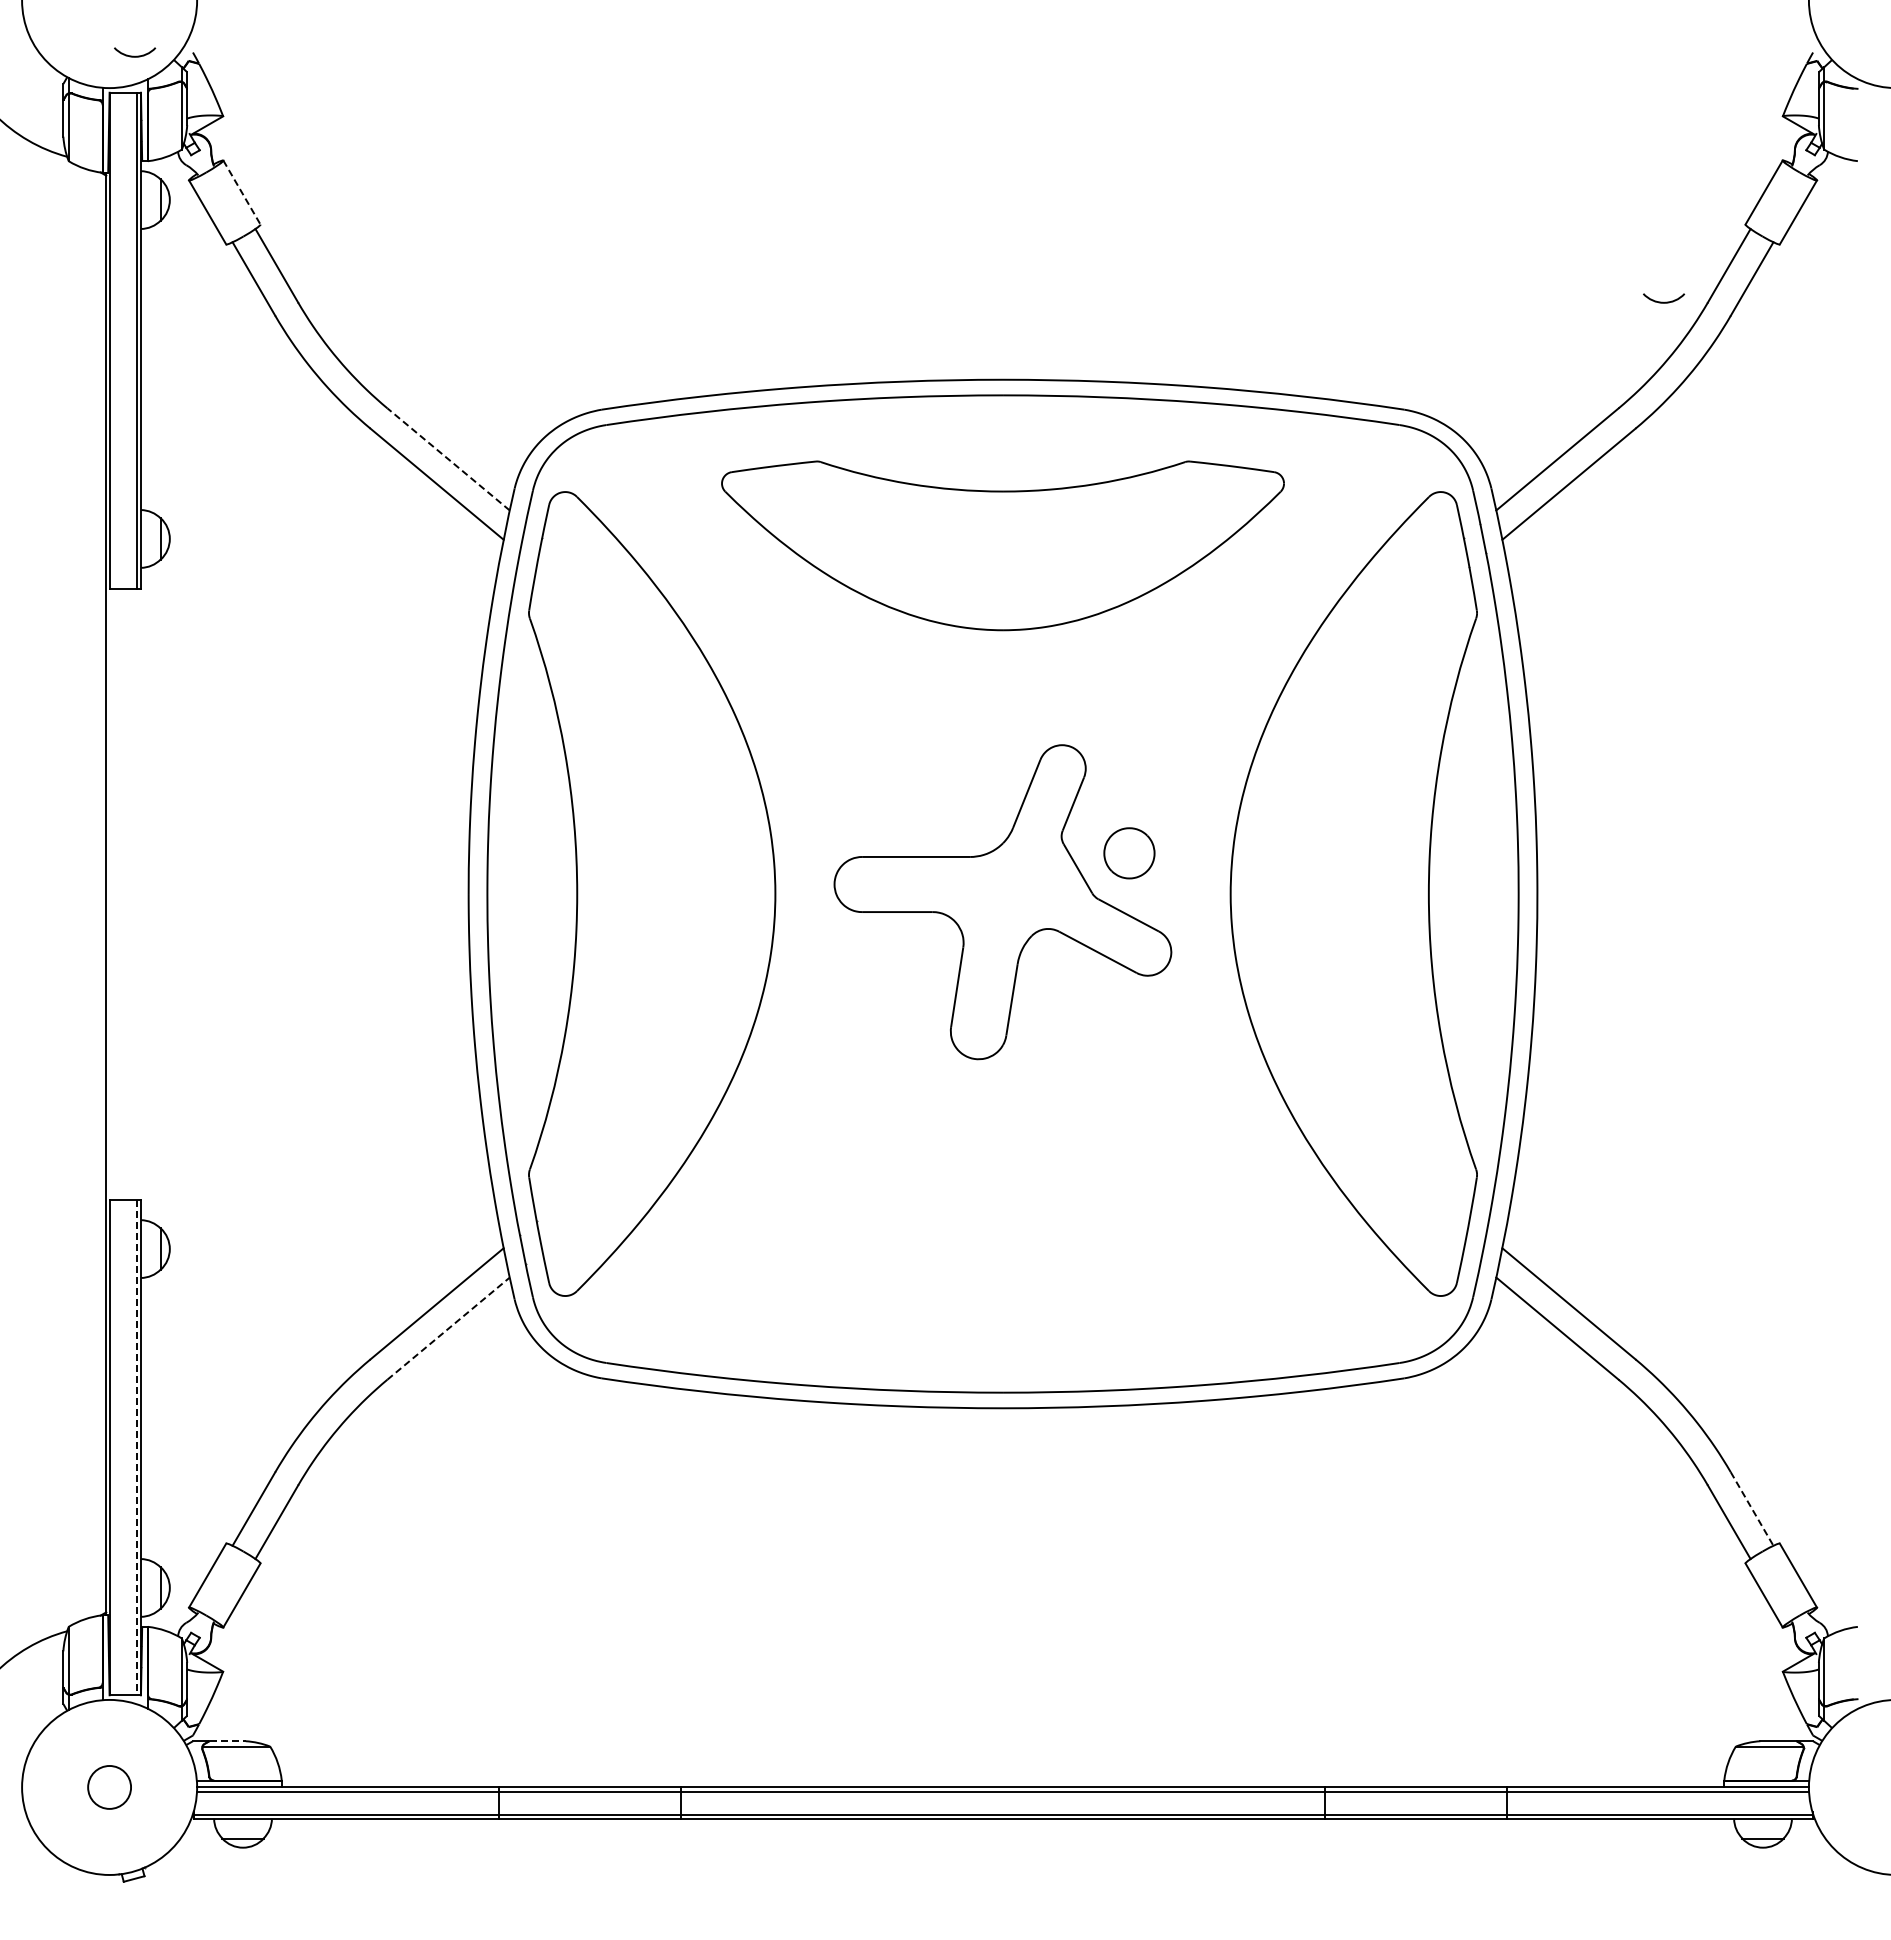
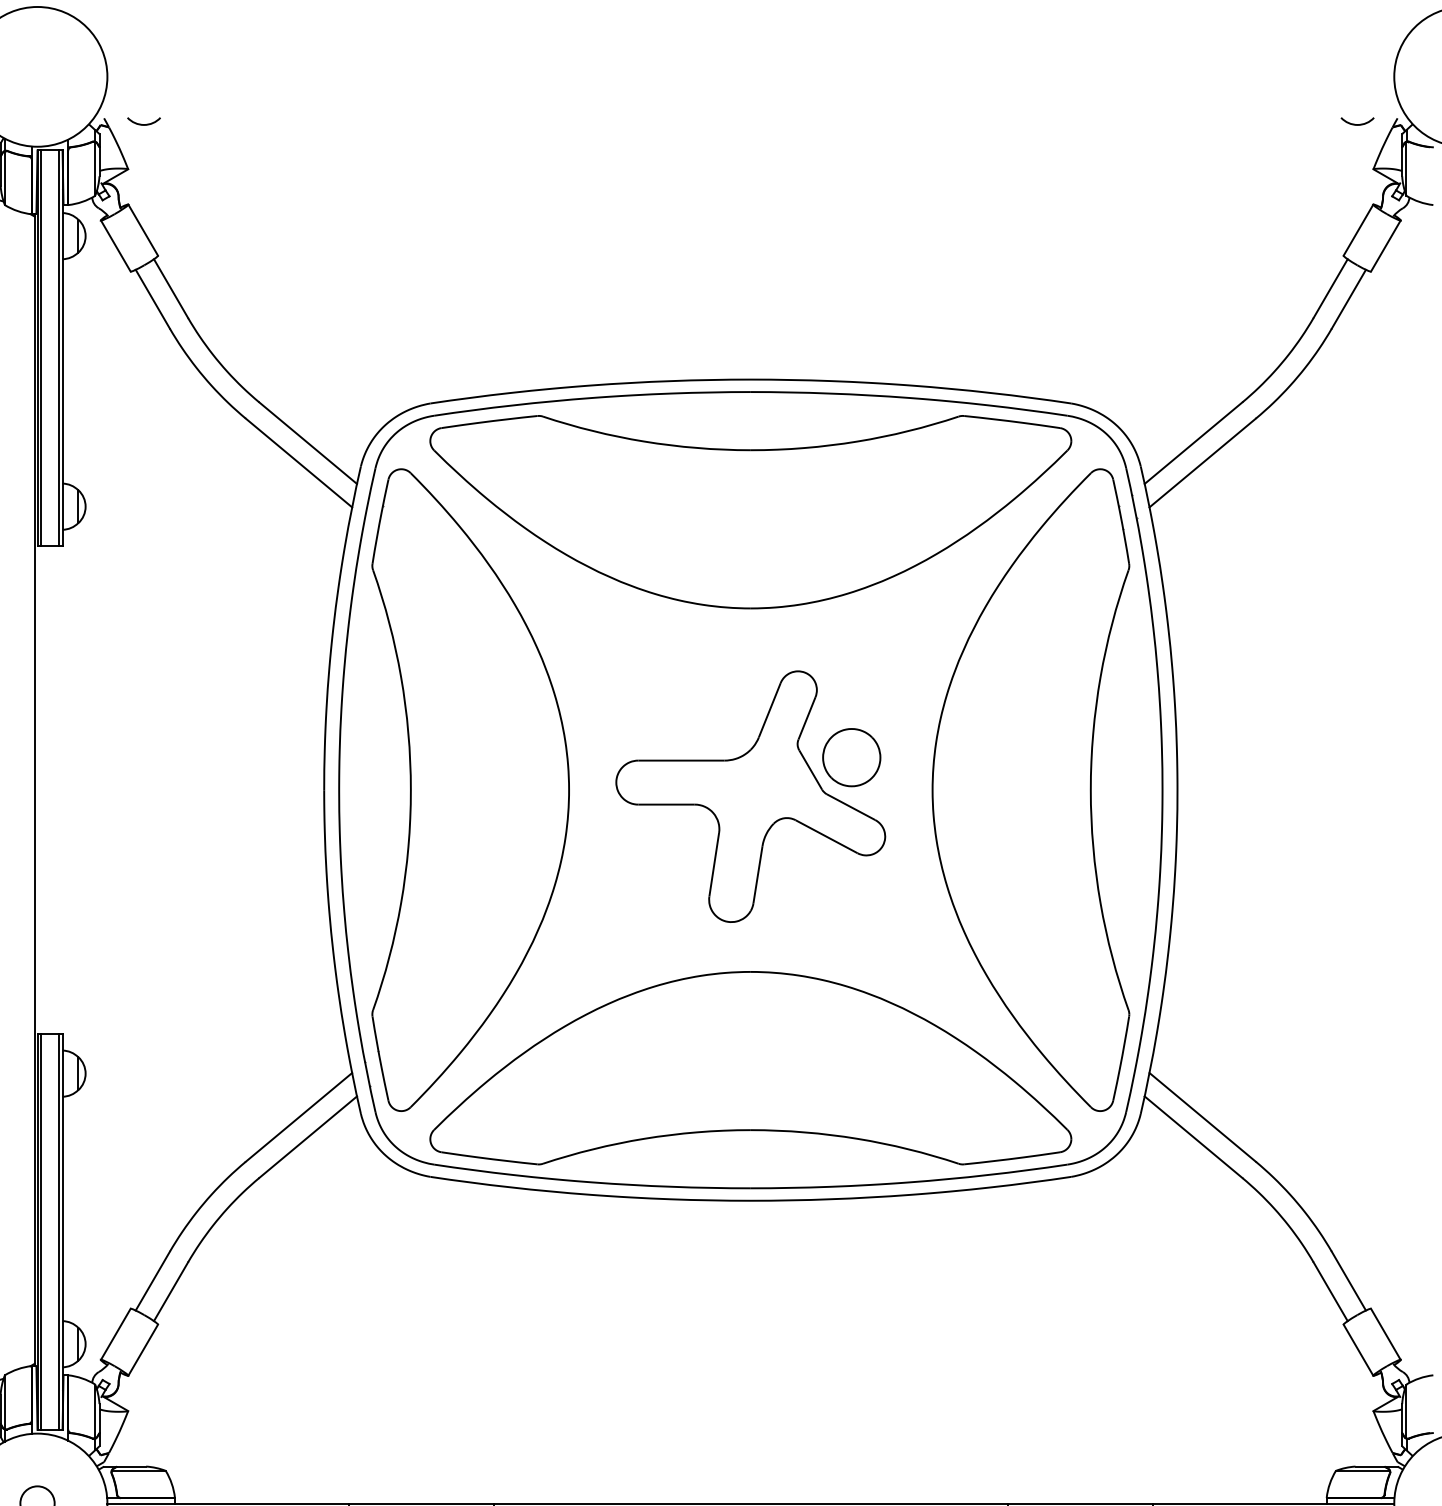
arc: (135, 55) -> (144, 123), moved
line: (241, 192) -> (142, 230), dashed -> solid
arc: (1664, 301) -> (1358, 123), moved
line: (113, 340) -> (40, 348), added
line: (448, 459) -> (308, 443), dashed -> solid
part: (1002, 545) -> (750, 511), size x1.43
part: (1129, 853) -> (851, 757), size x1.43
part: (1002, 1241) -> (750, 1067), added
line: (448, 1328) -> (308, 1137), dashed -> solid
line: (113, 1447) -> (40, 1232), added
line: (136, 1447) -> (59, 1232), dashed -> solid
line: (1752, 1508) -> (1349, 1280), dashed -> solid
line: (228, 1741) -> (132, 1466), dashed -> solid

